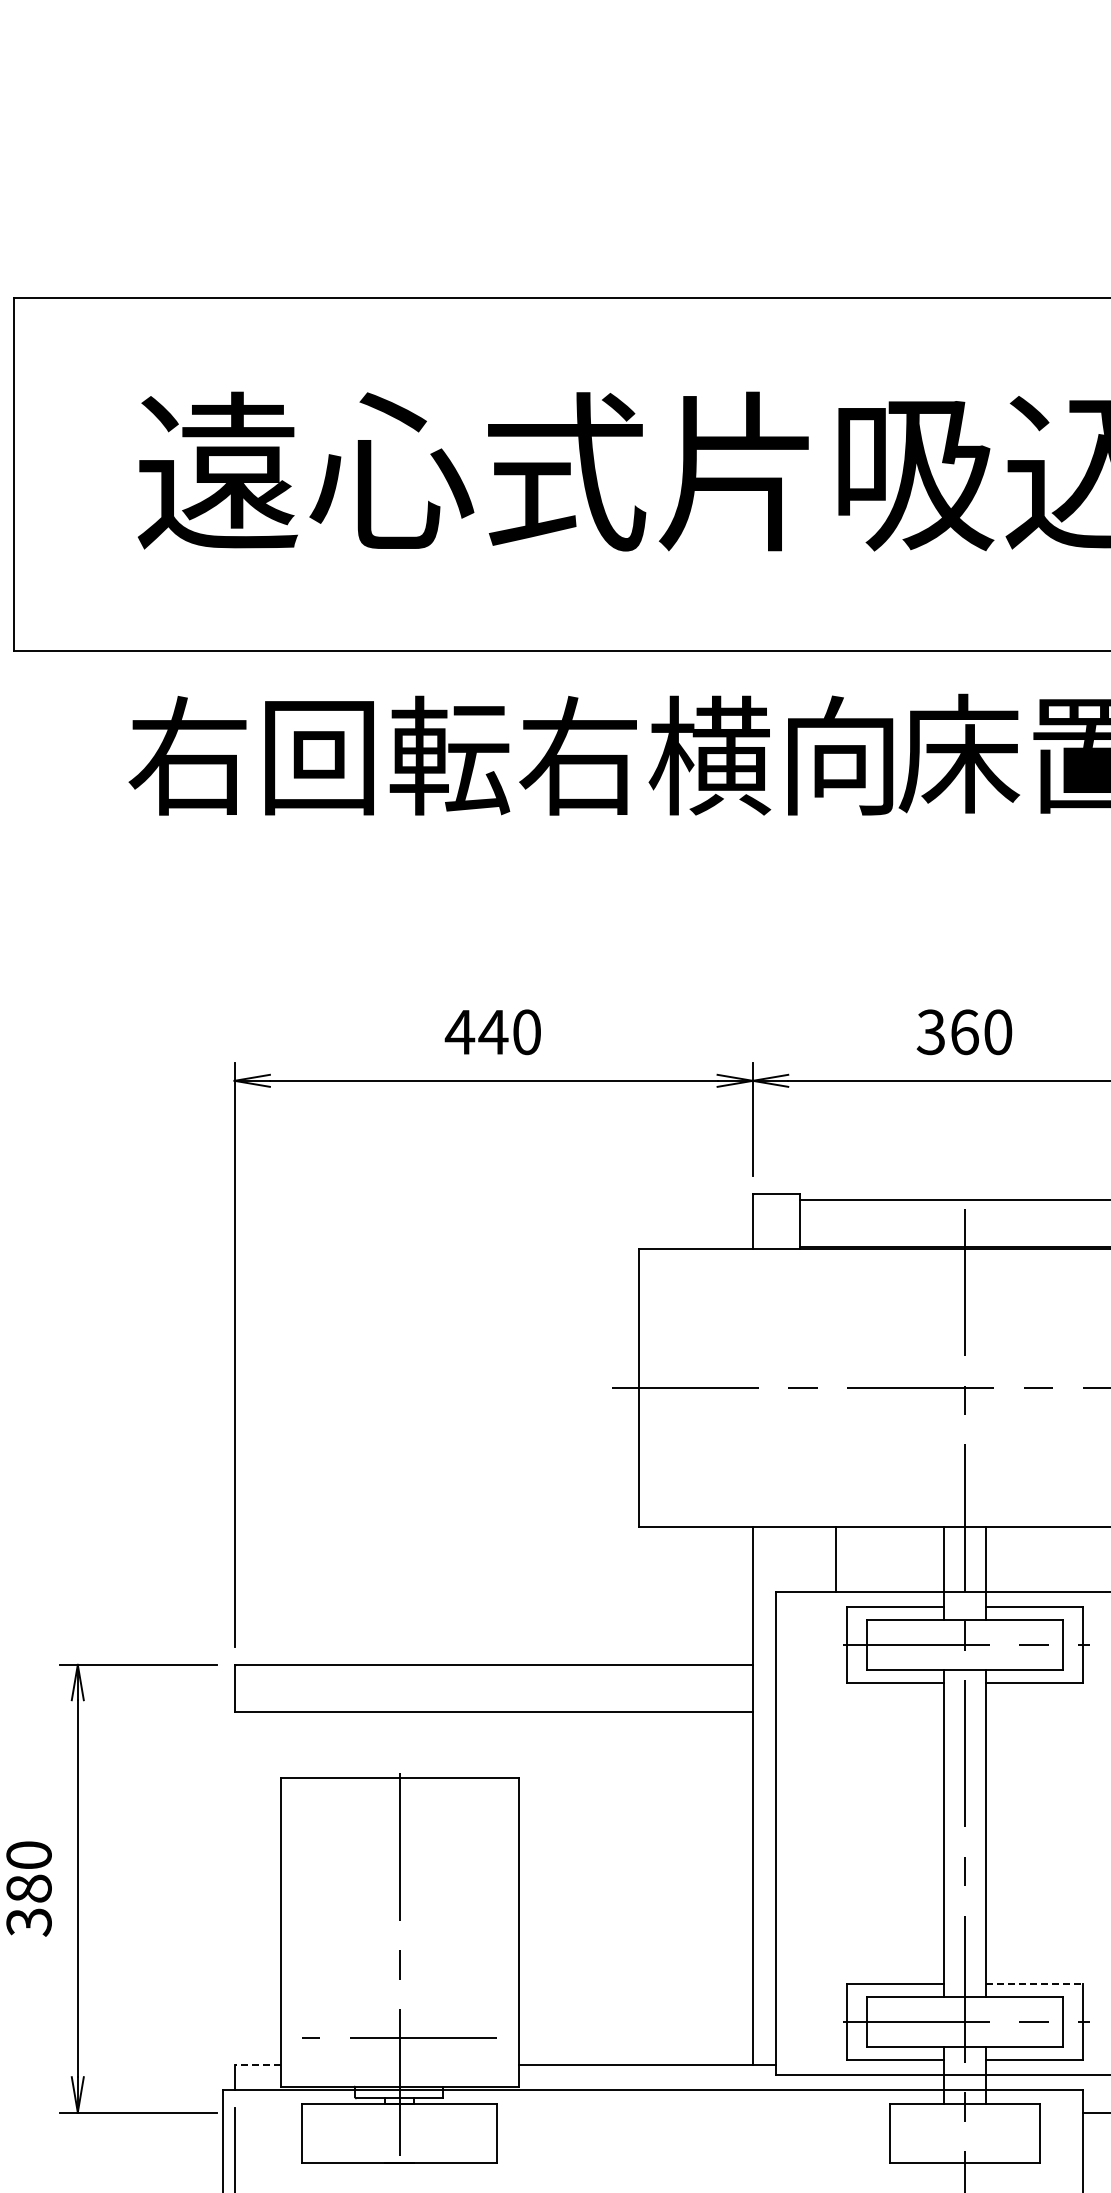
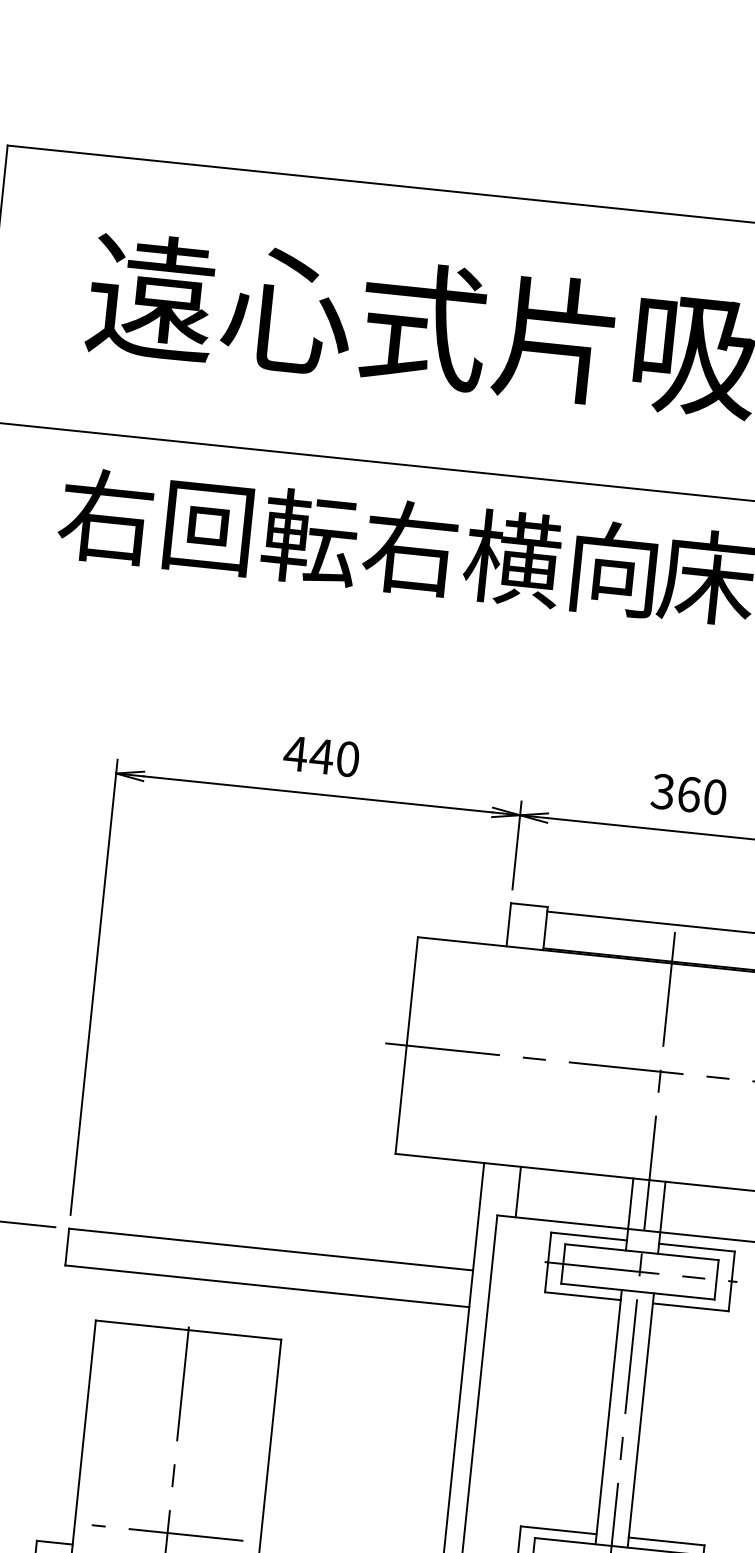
line: (836, 1559) -> (518, 1192), moved
line: (1034, 1983) -> (666, 1541), dashed -> solid
line: (257, 2065) -> (54, 1542), dashed -> solid

